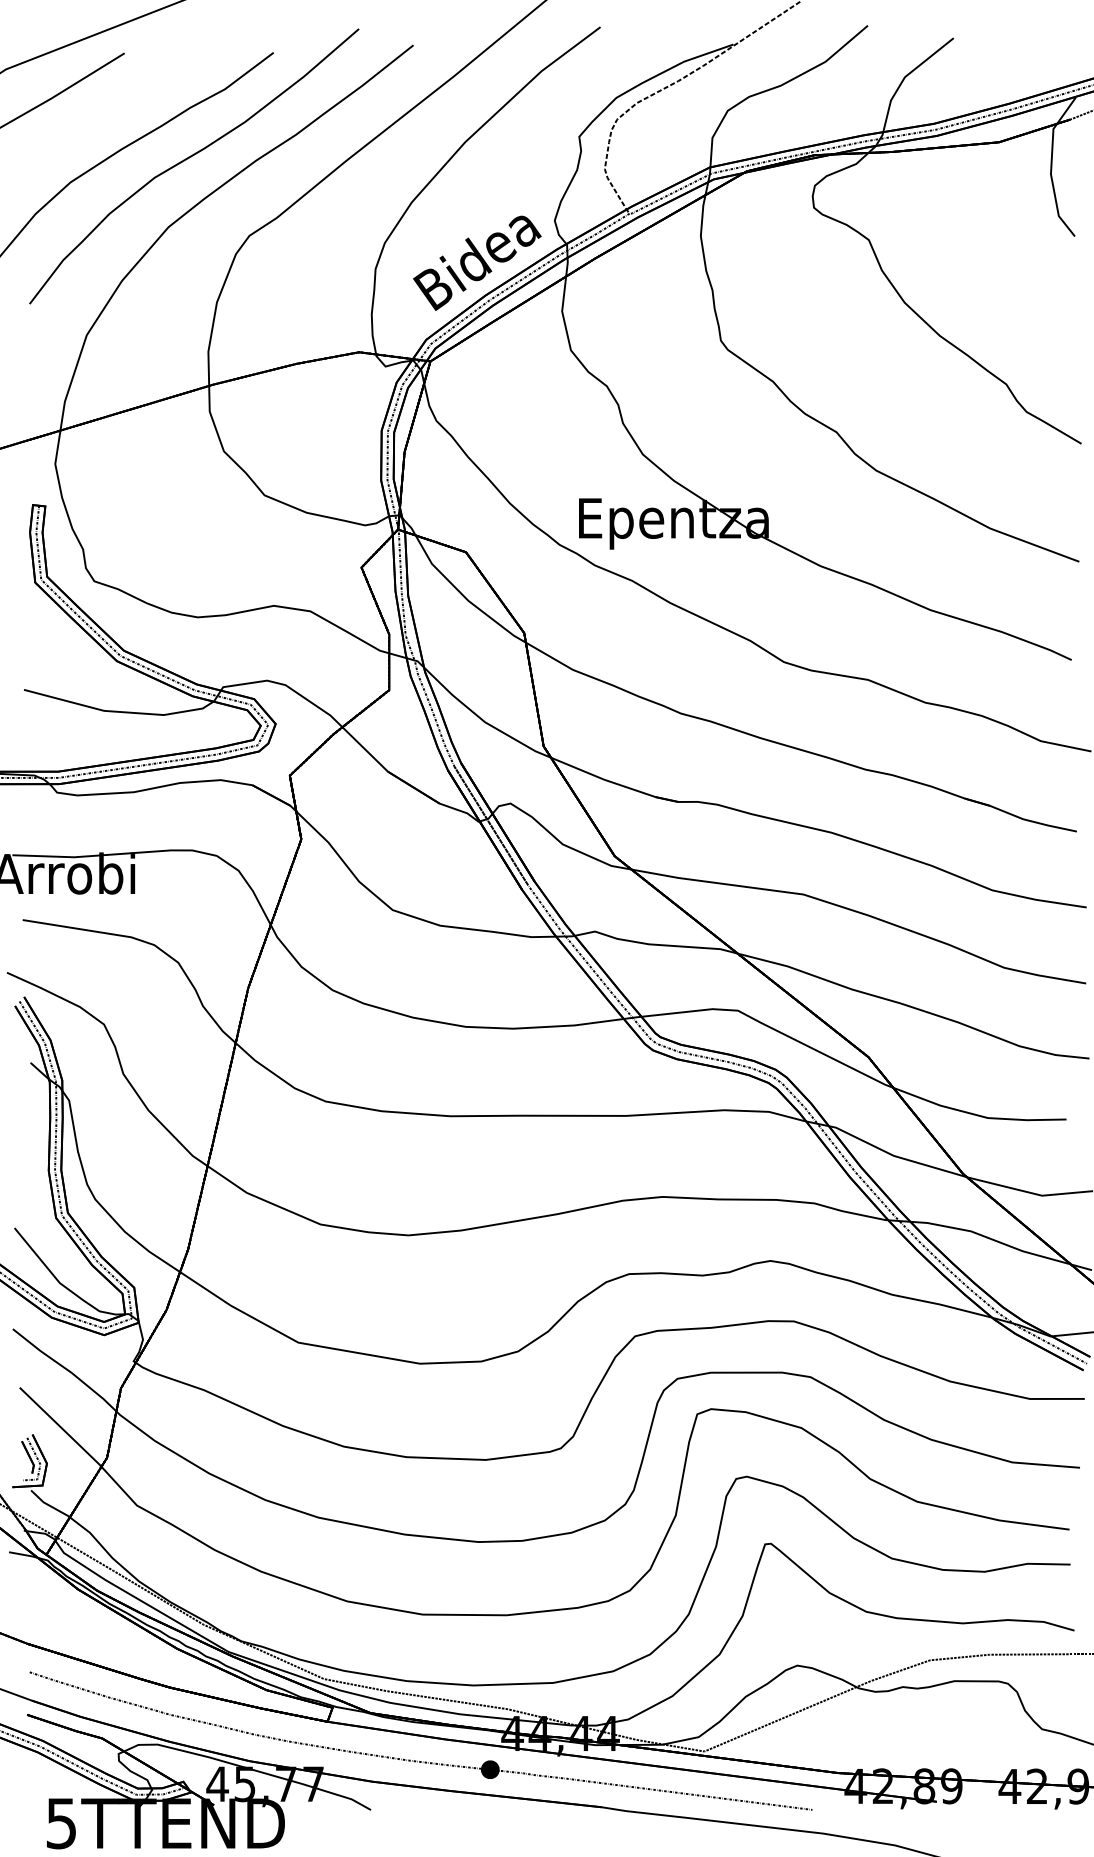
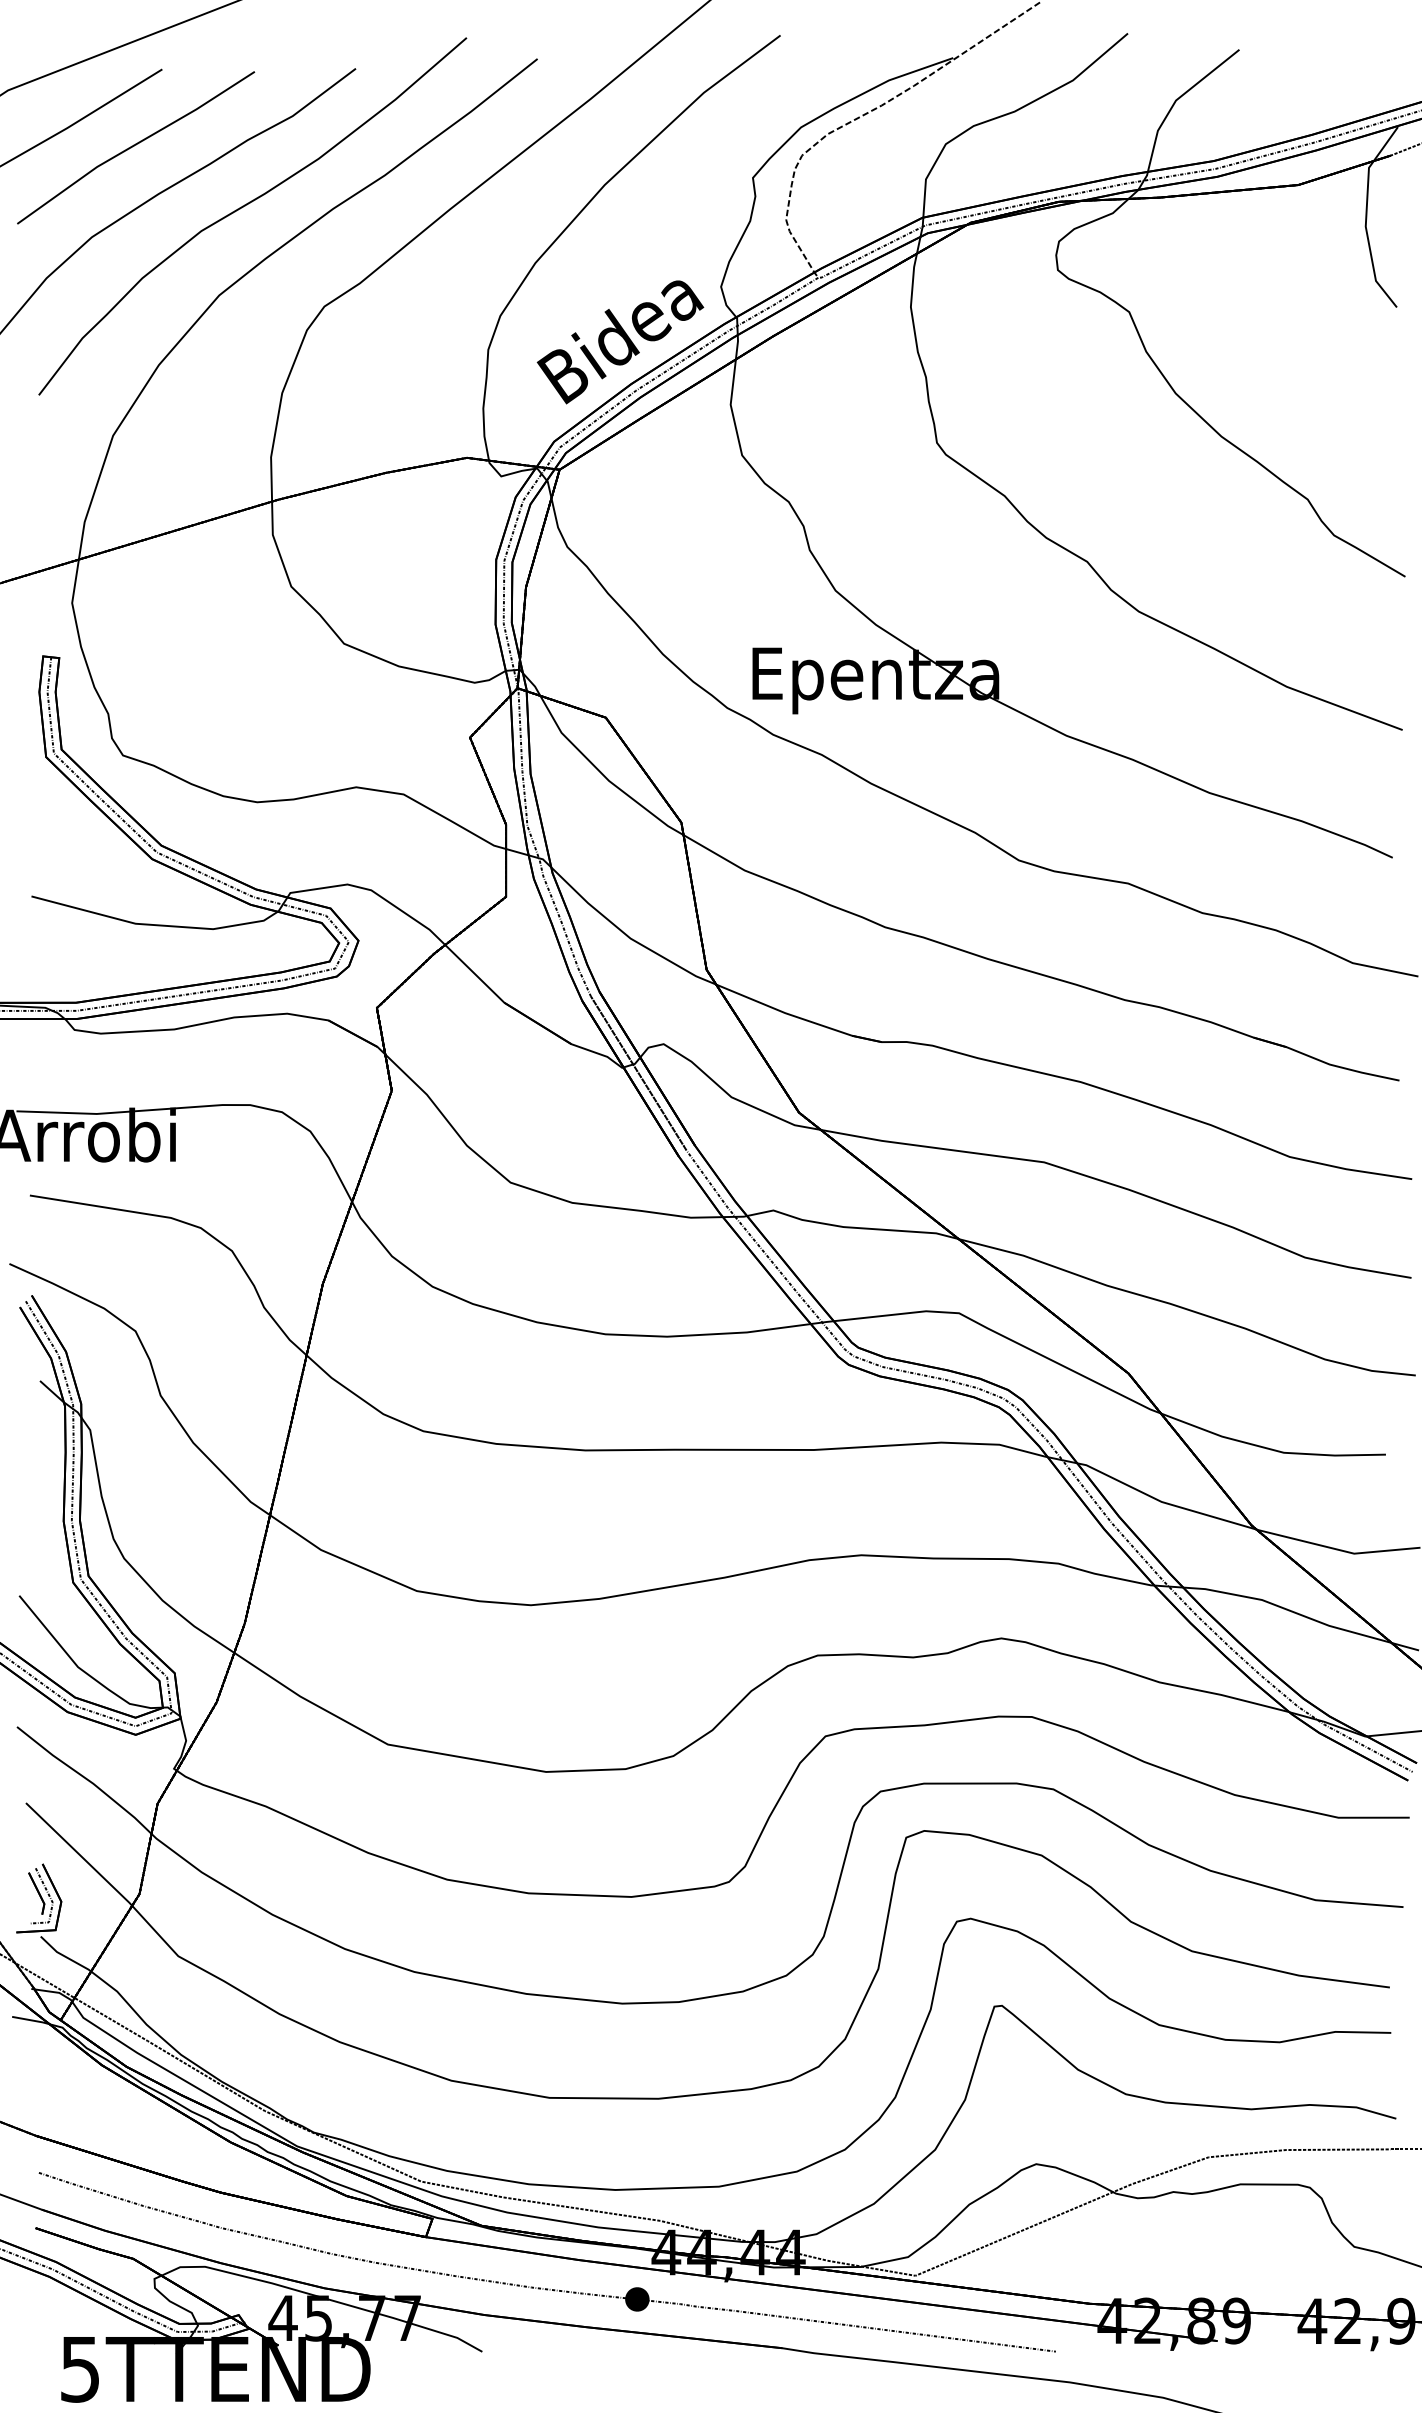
line: (104, 111) -> (136, 145), added

